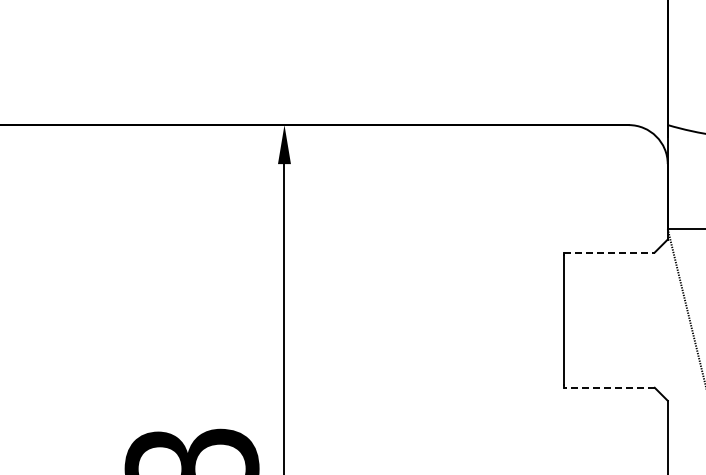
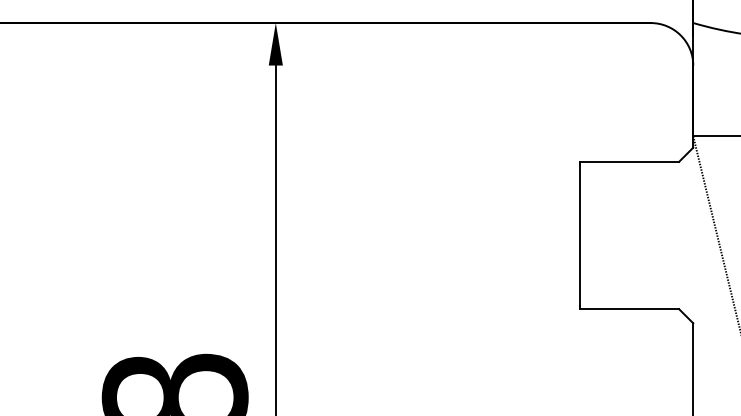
line: (609, 252) -> (629, 161), dashed -> solid
line: (609, 387) -> (629, 308), dashed -> solid

